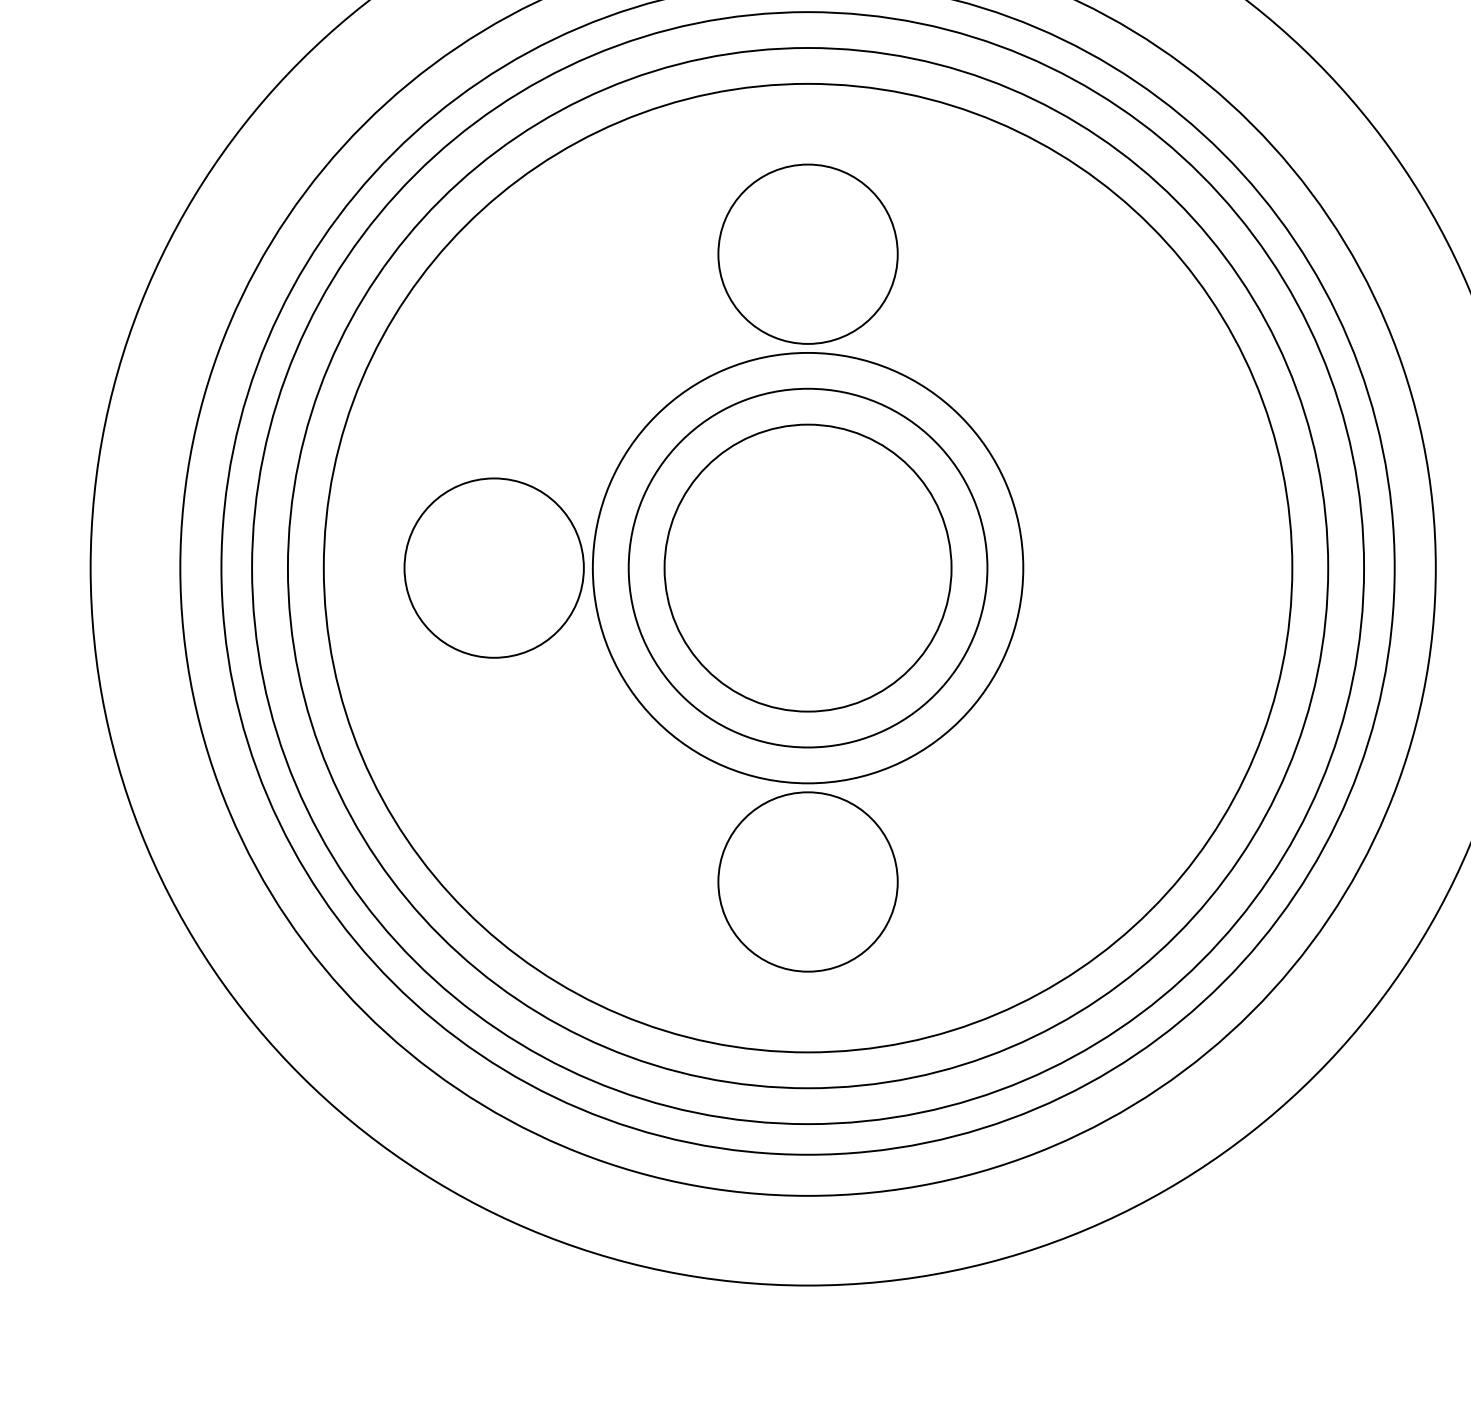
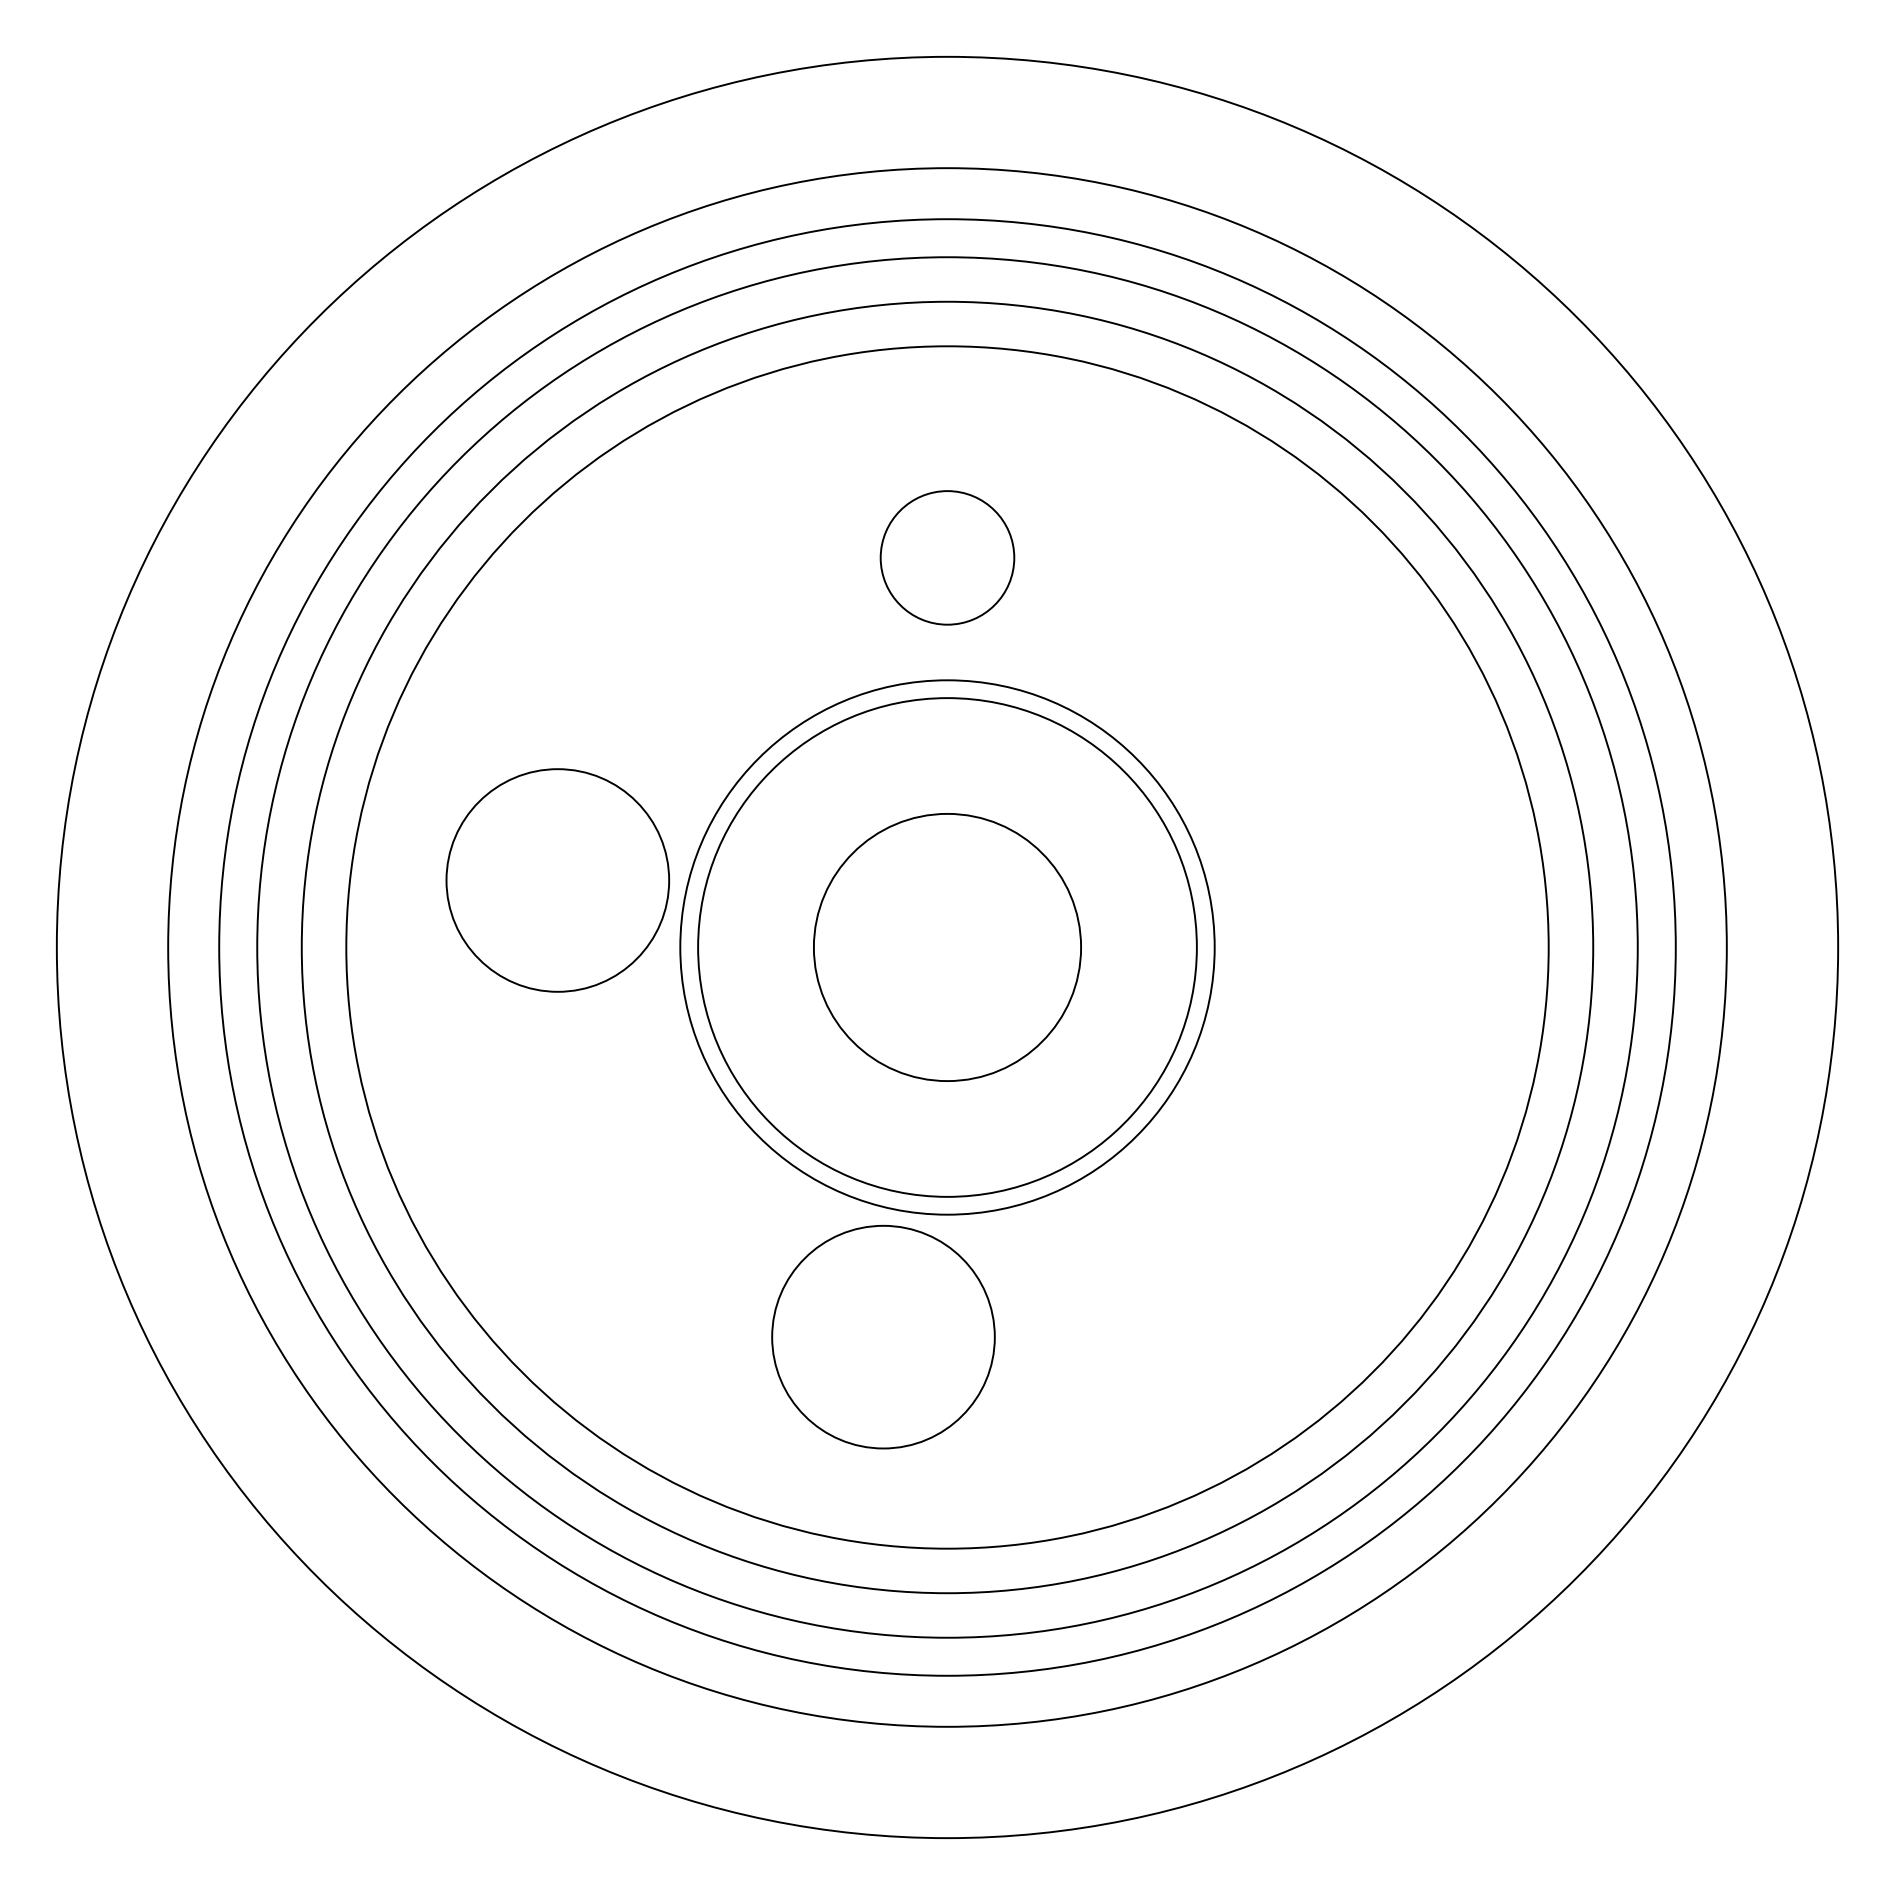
circle: (808, 253) -> (947, 557), size x0.6
circle: (493, 568) -> (557, 880), moved
circle: (808, 568) -> (947, 947), size x0.6
circle: (808, 568) -> (947, 947), size x1.4
circle: (808, 881) -> (883, 1336), moved

